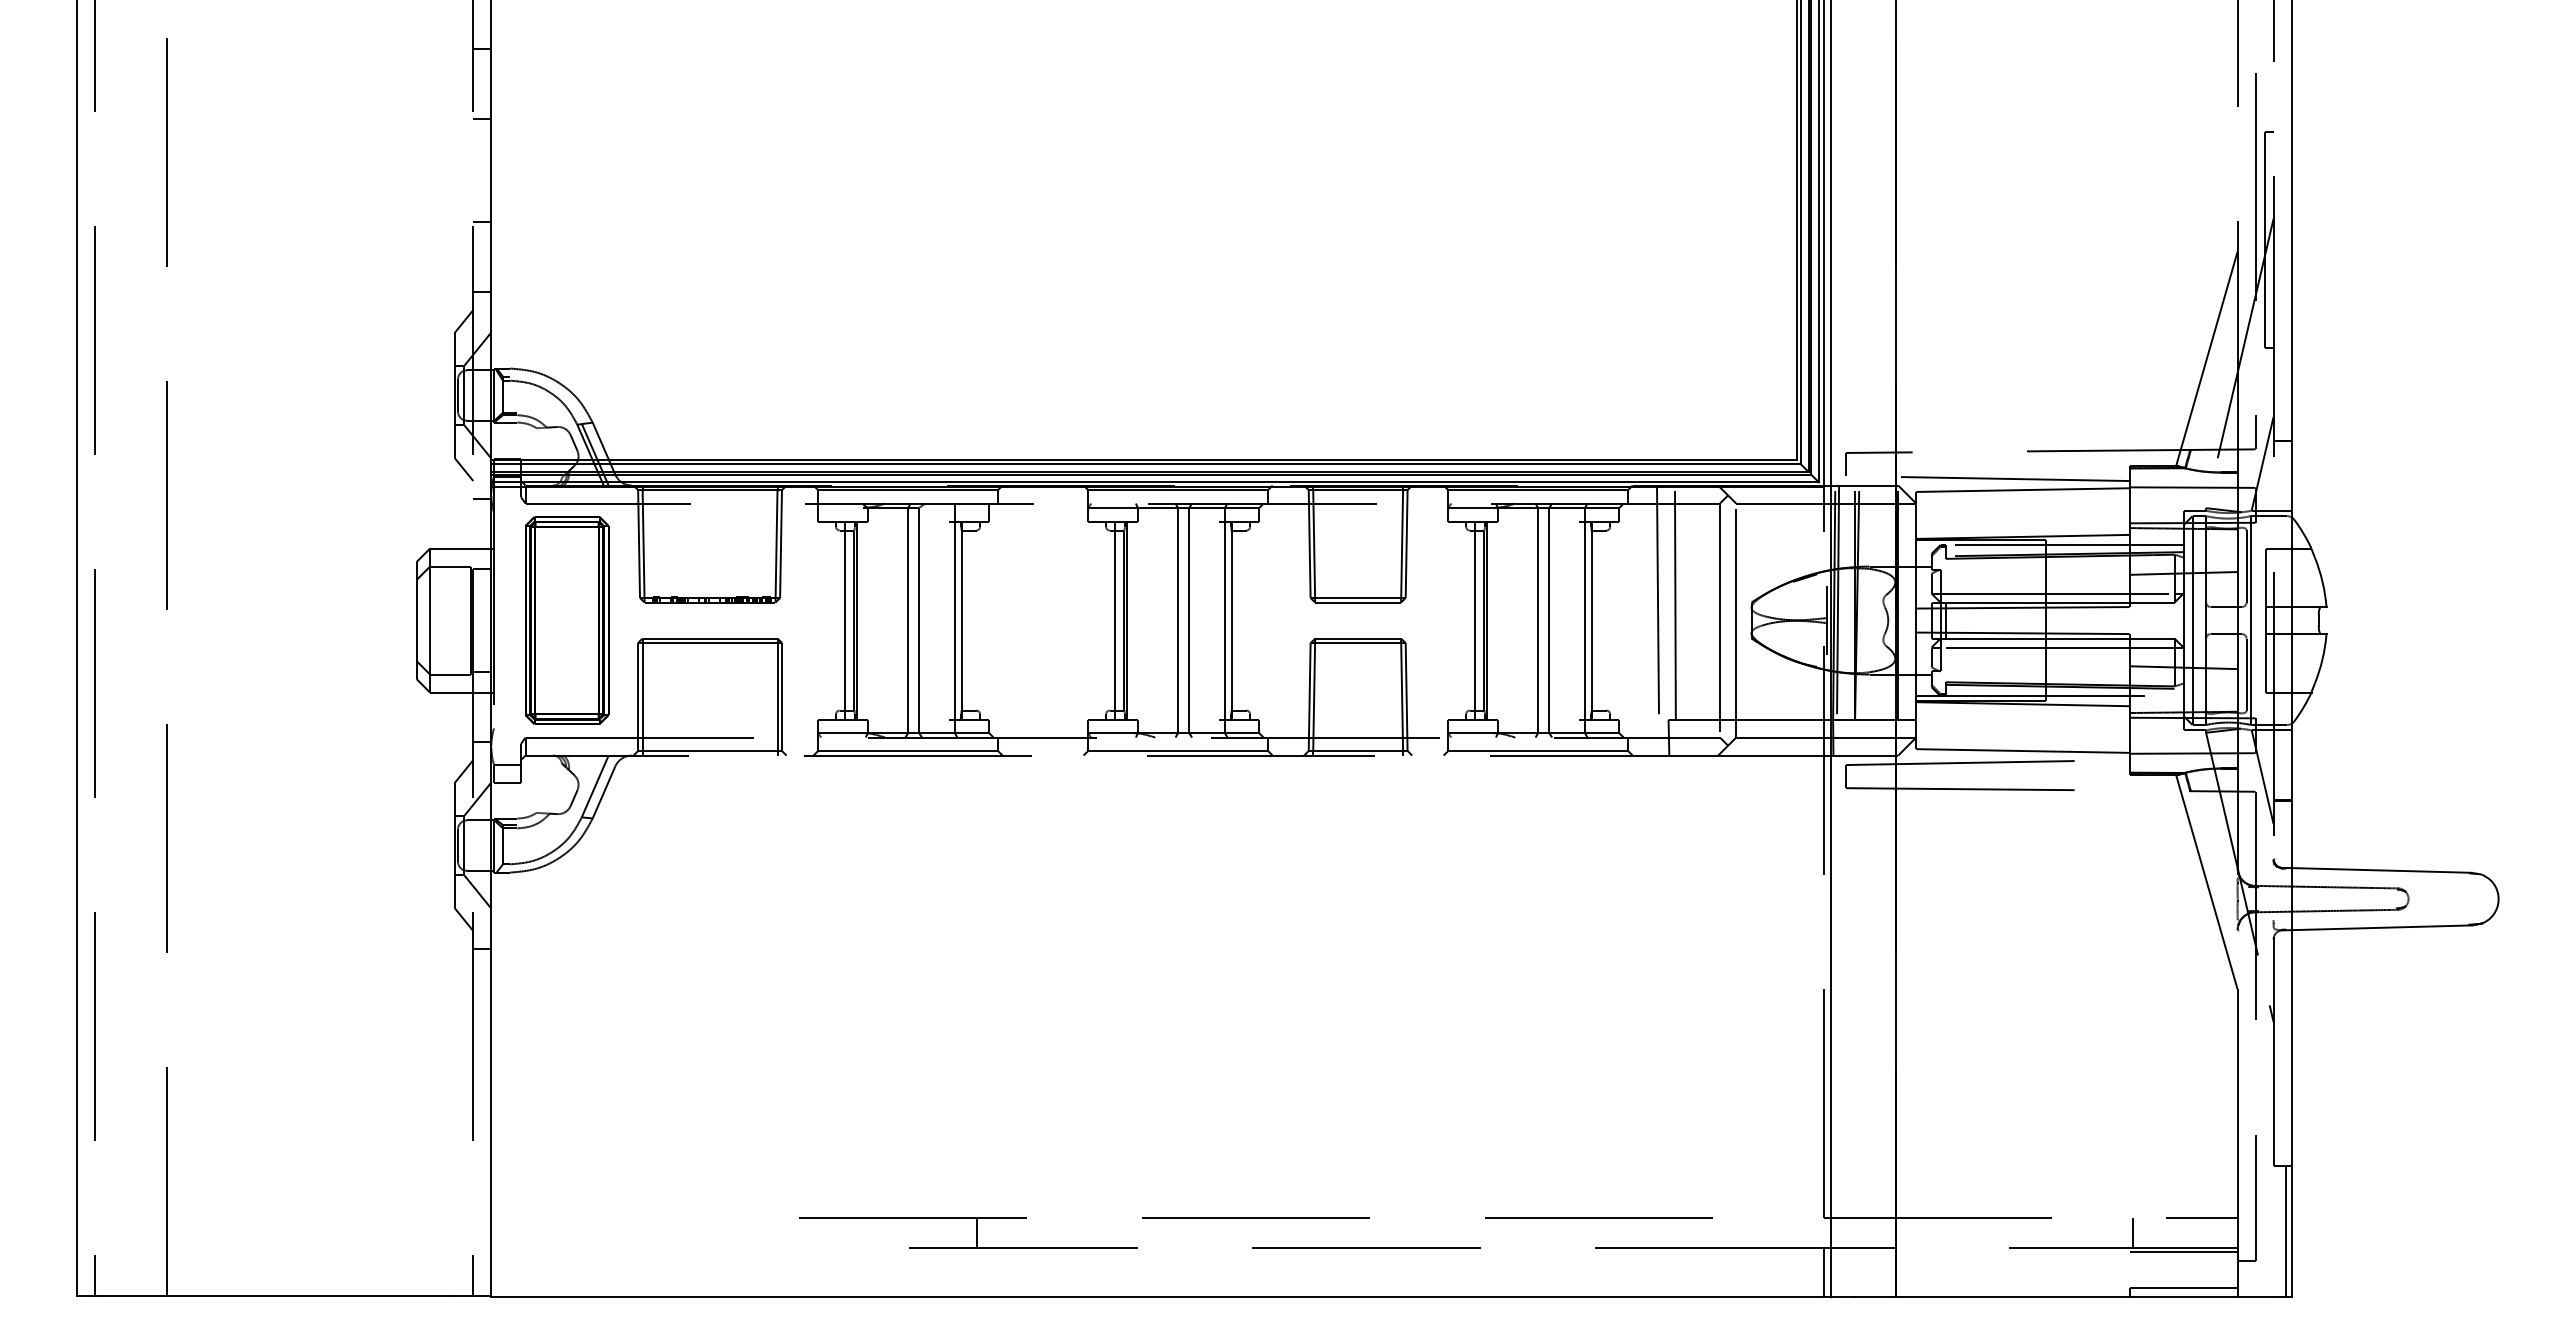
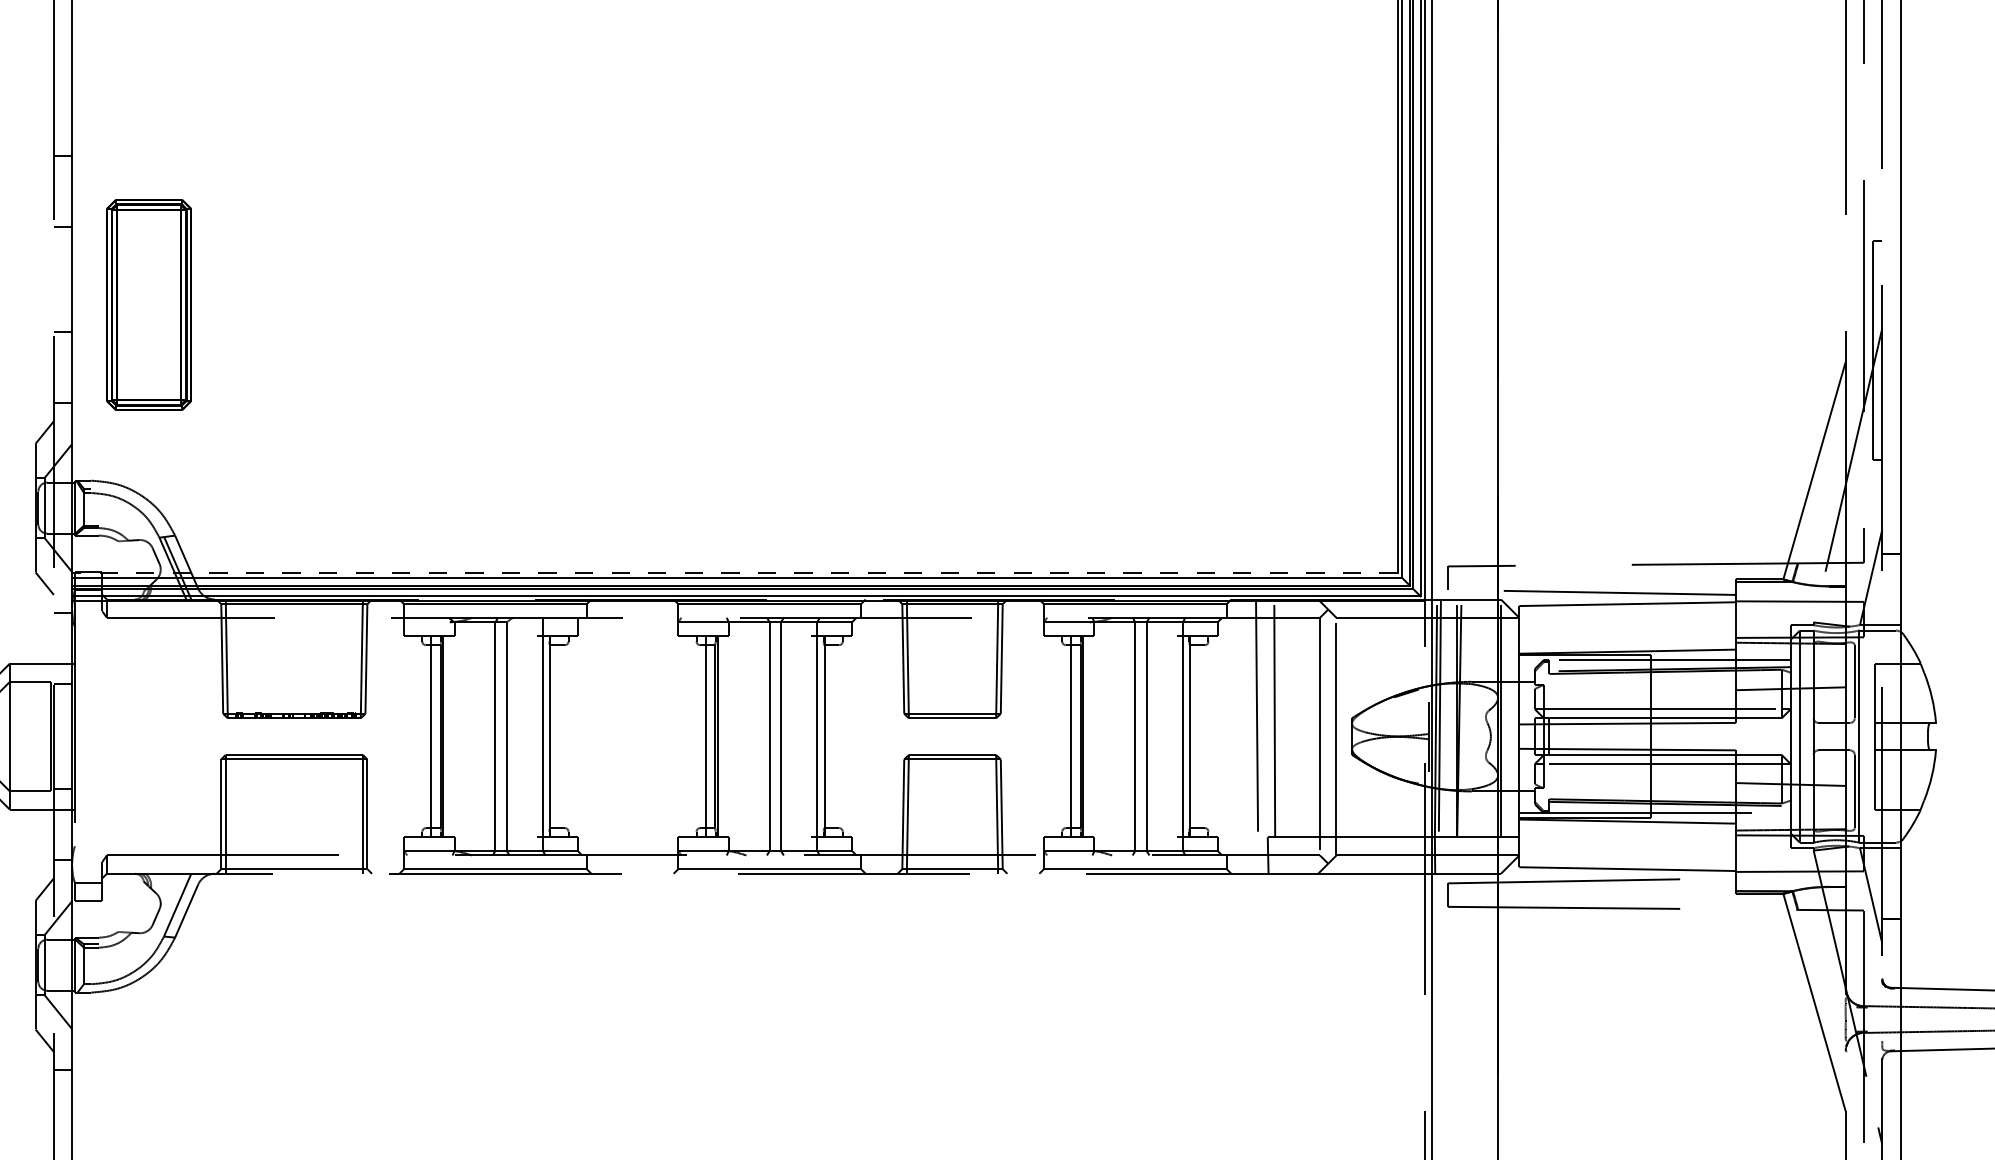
line: (1143, 459) -> (734, 573), solid -> dashed
part: (567, 620) -> (149, 304), moved

